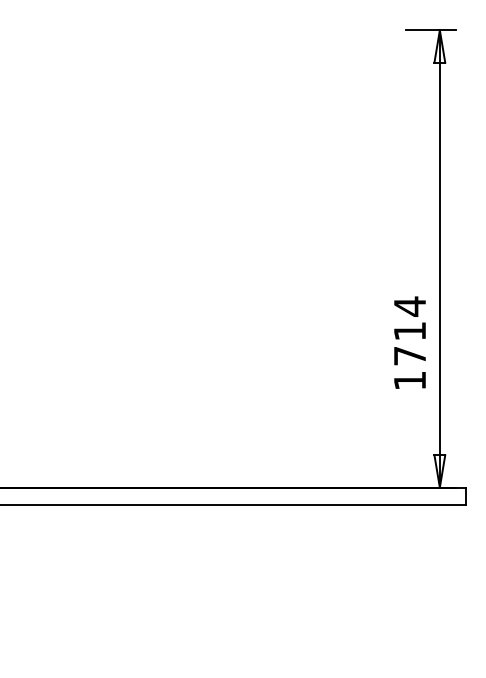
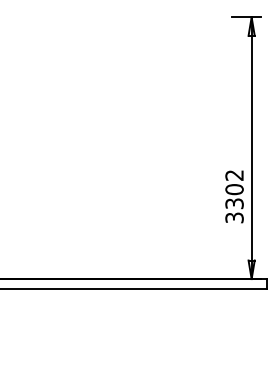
text: (409, 343) -> (234, 196), 1714 -> 3302

